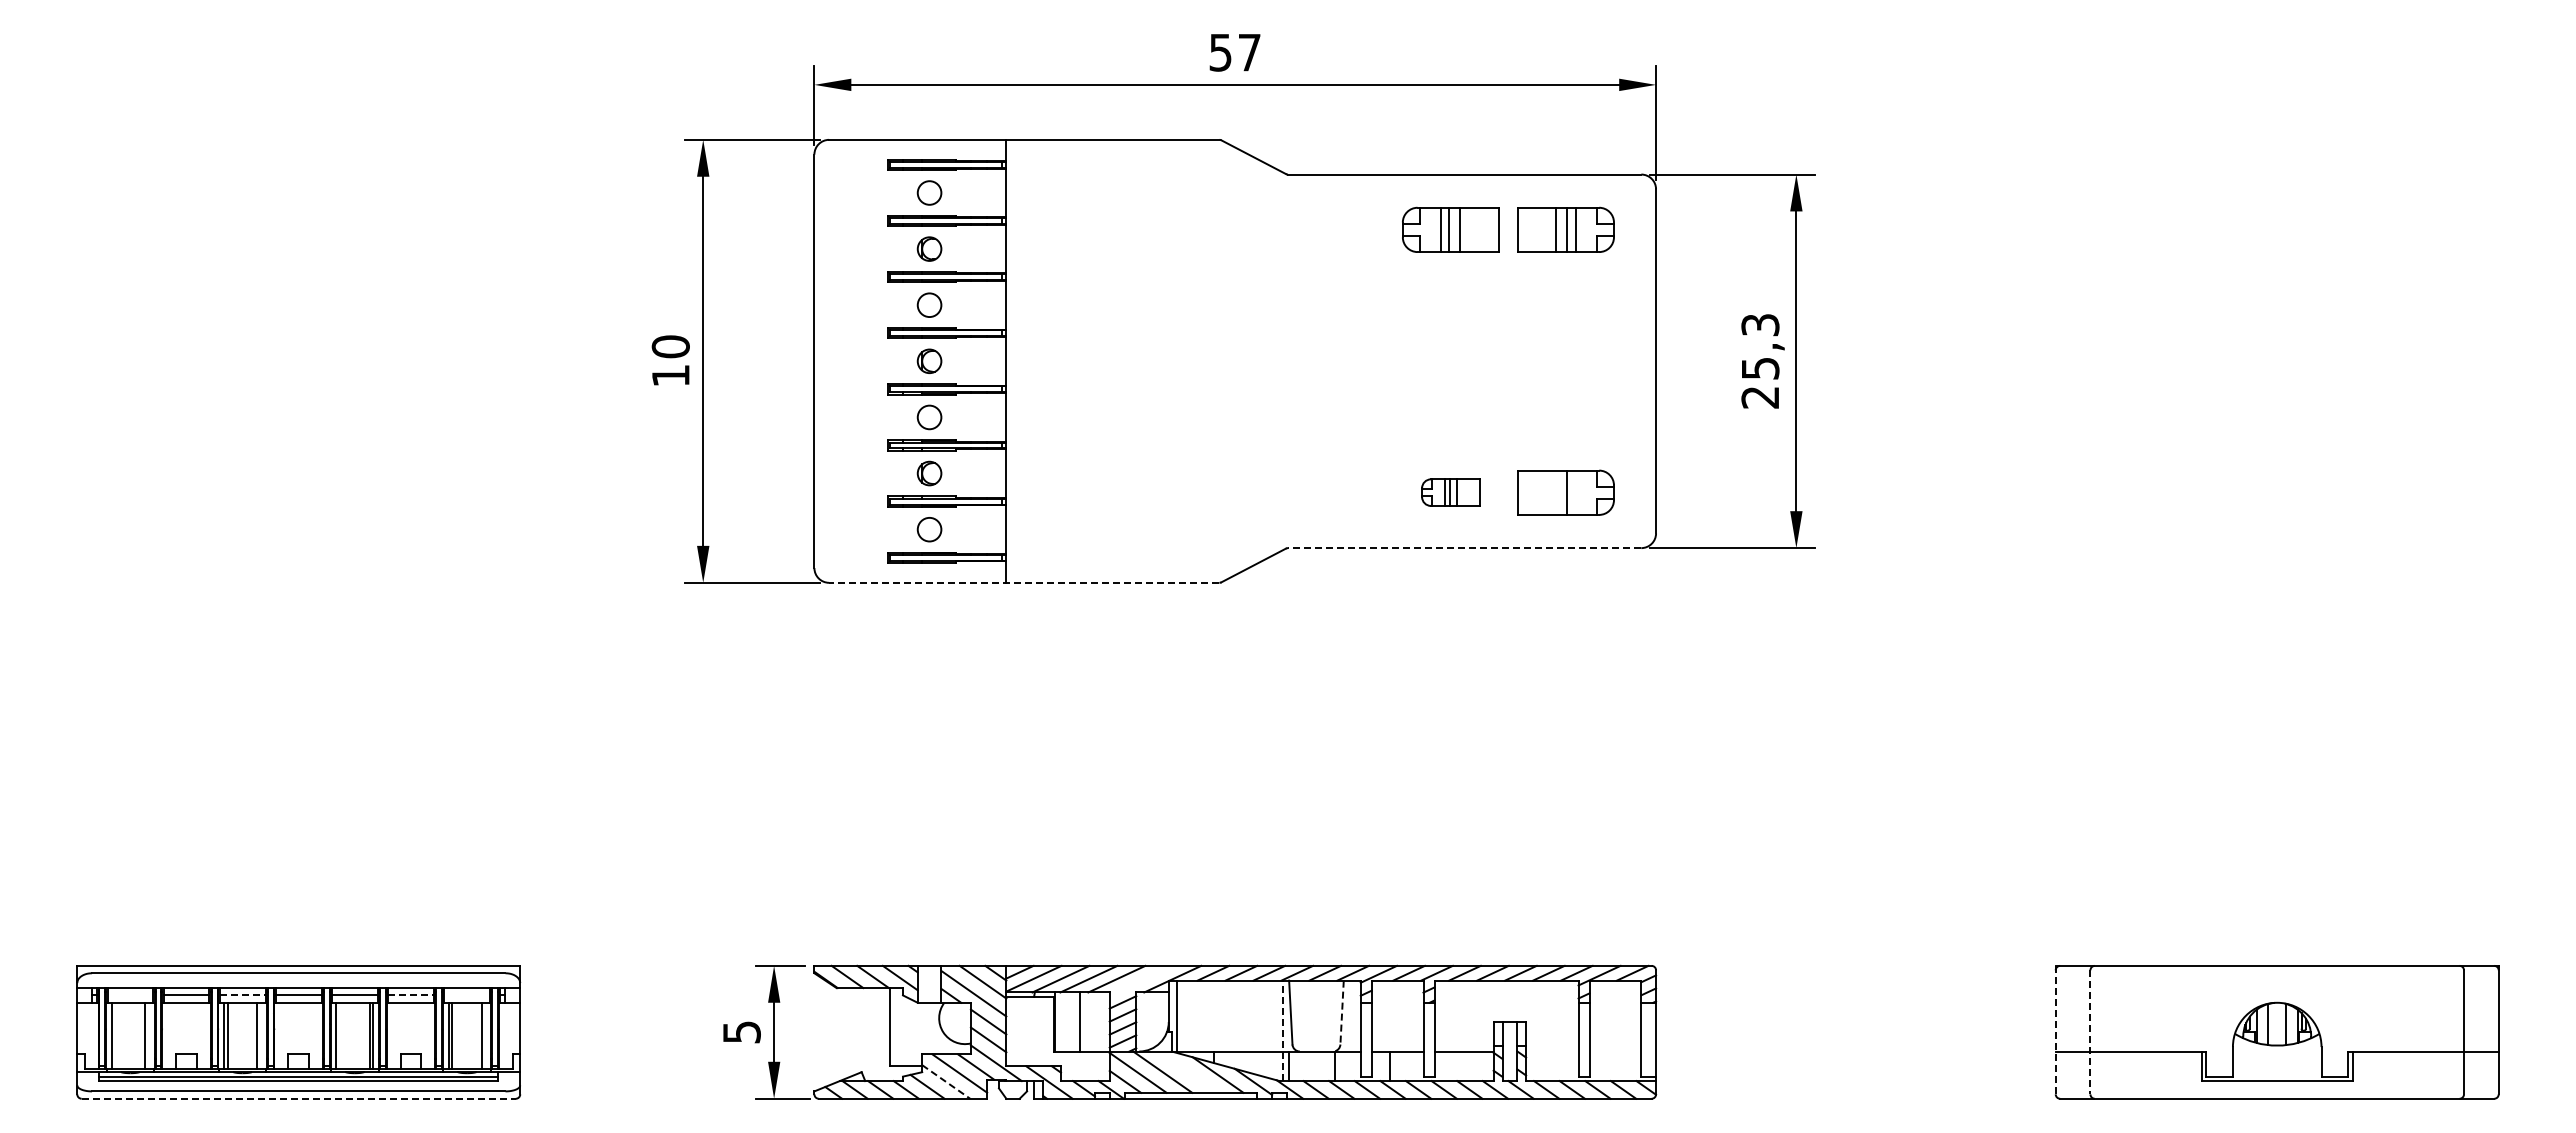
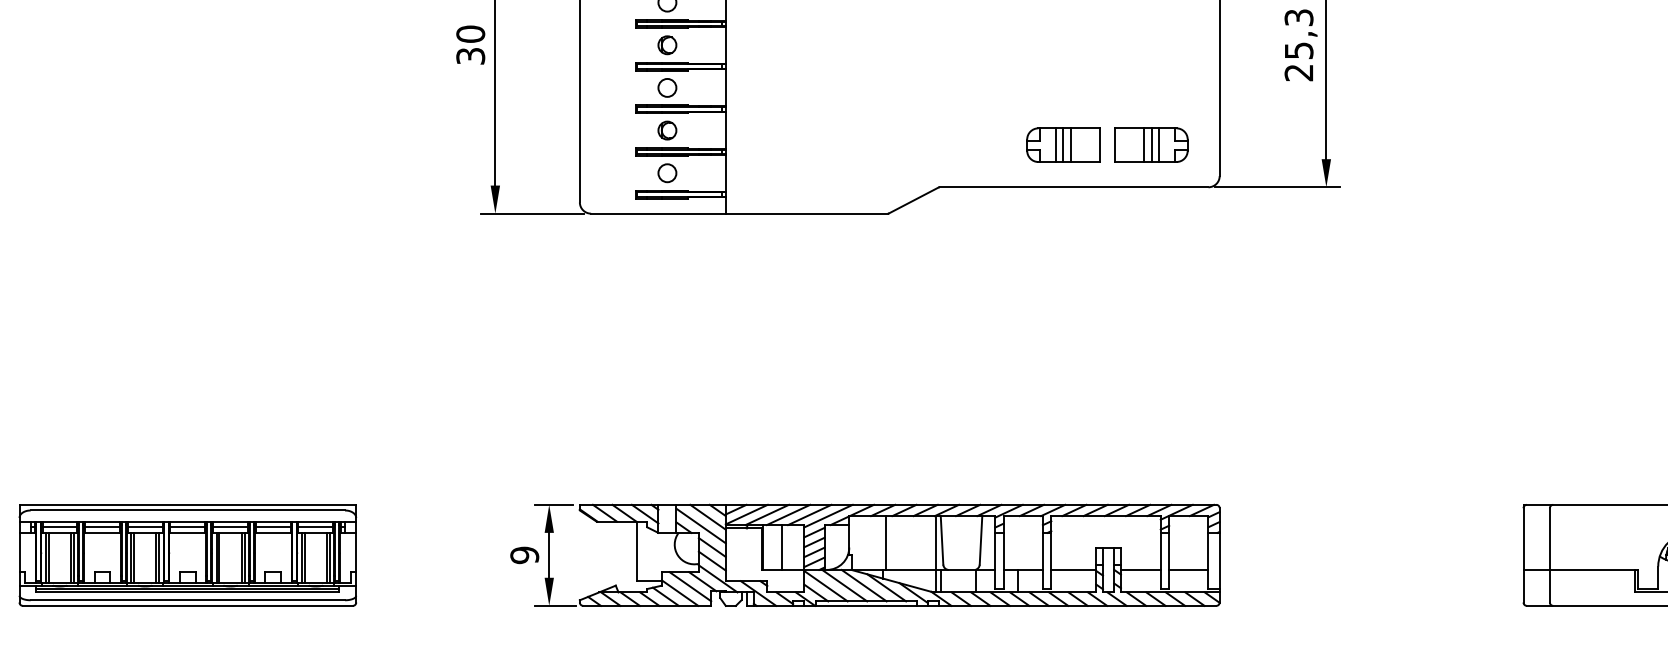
text: (670, 375) -> (470, 56), 10 -> 30
part: (1450, 492) -> (1063, 144), size x1.67
line: (1556, 492) -> (1144, 144), added
line: (1576, 492) -> (1159, 144), added
line: (1464, 548) -> (1074, 187), dashed -> solid
line: (1023, 582) -> (738, 213), dashed -> solid
line: (1141, 980) -> (828, 515), added
line: (130, 995) -> (59, 527), added
line: (242, 995) -> (145, 527), dashed -> solid
line: (410, 995) -> (272, 527), dashed -> solid
line: (466, 995) -> (315, 527), added
line: (1342, 1012) -> (981, 540), dashed -> solid
line: (1176, 1015) -> (885, 542), moved
line: (2055, 1029) -> (1523, 553), dashed -> solid
line: (1283, 1030) -> (936, 553), dashed -> solid
text: (741, 1032) -> (524, 555), 5 -> 9
line: (2090, 1032) -> (1549, 555), dashed -> solid
line: (115, 1035) -> (48, 557), added
line: (148, 1035) -> (73, 557), added
line: (261, 1035) -> (159, 557), added
line: (340, 1035) -> (219, 557), added
line: (485, 1035) -> (329, 557), added
line: (1552, 1051) -> (1140, 569), added
line: (1615, 1051) -> (1188, 569), added
line: (1187, 1071) -> (863, 585), added
line: (946, 1082) -> (680, 593), dashed -> solid
line: (299, 1098) -> (188, 605), dashed -> solid

